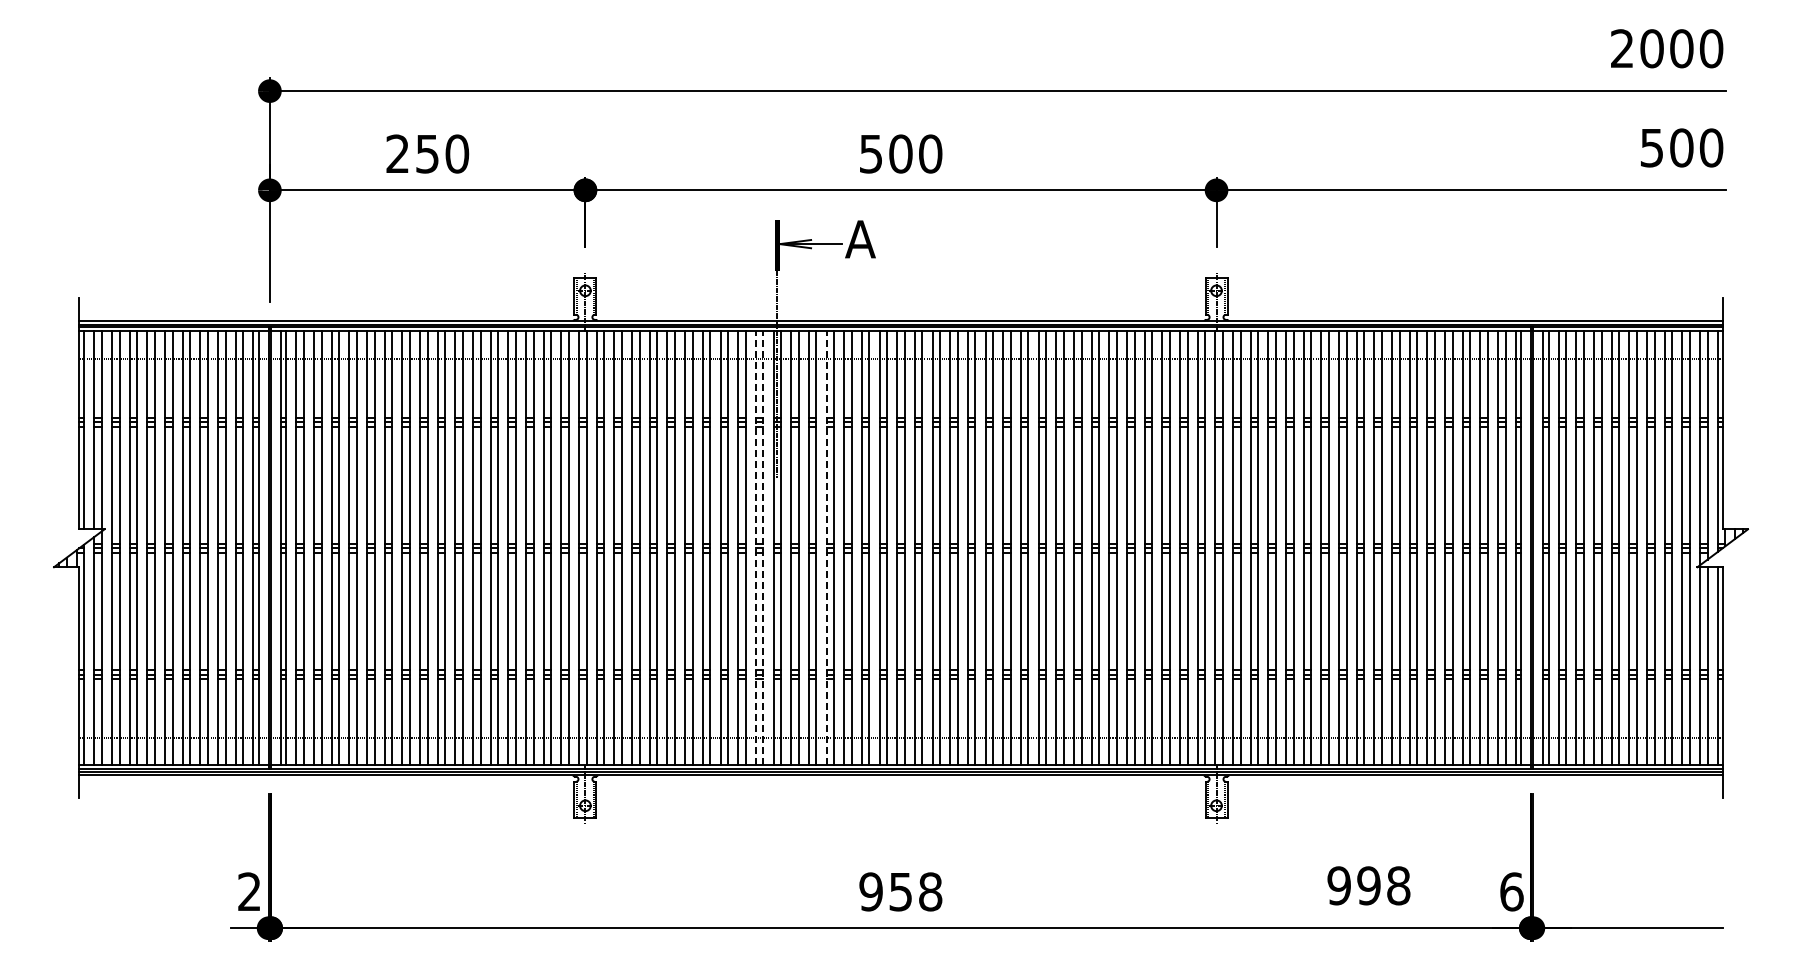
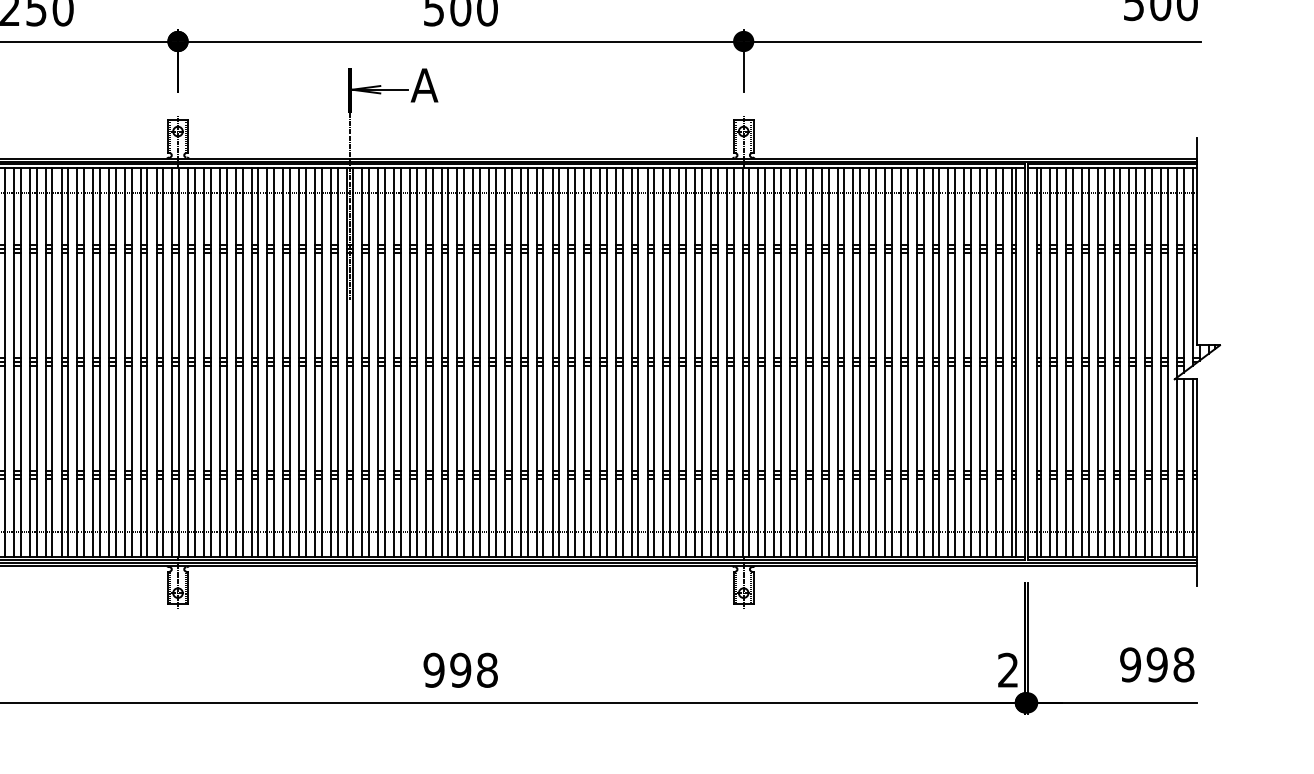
line: (755, 547) -> (330, 361), dashed -> solid
line: (763, 547) -> (337, 361), dashed -> solid
line: (826, 547) -> (394, 361), dashed -> solid
text: (1368, 885) -> (1156, 664), moved
text: (900, 891) -> (460, 669), 958 -> 998
text: (1511, 891) -> (1008, 669), 6 -> 2

